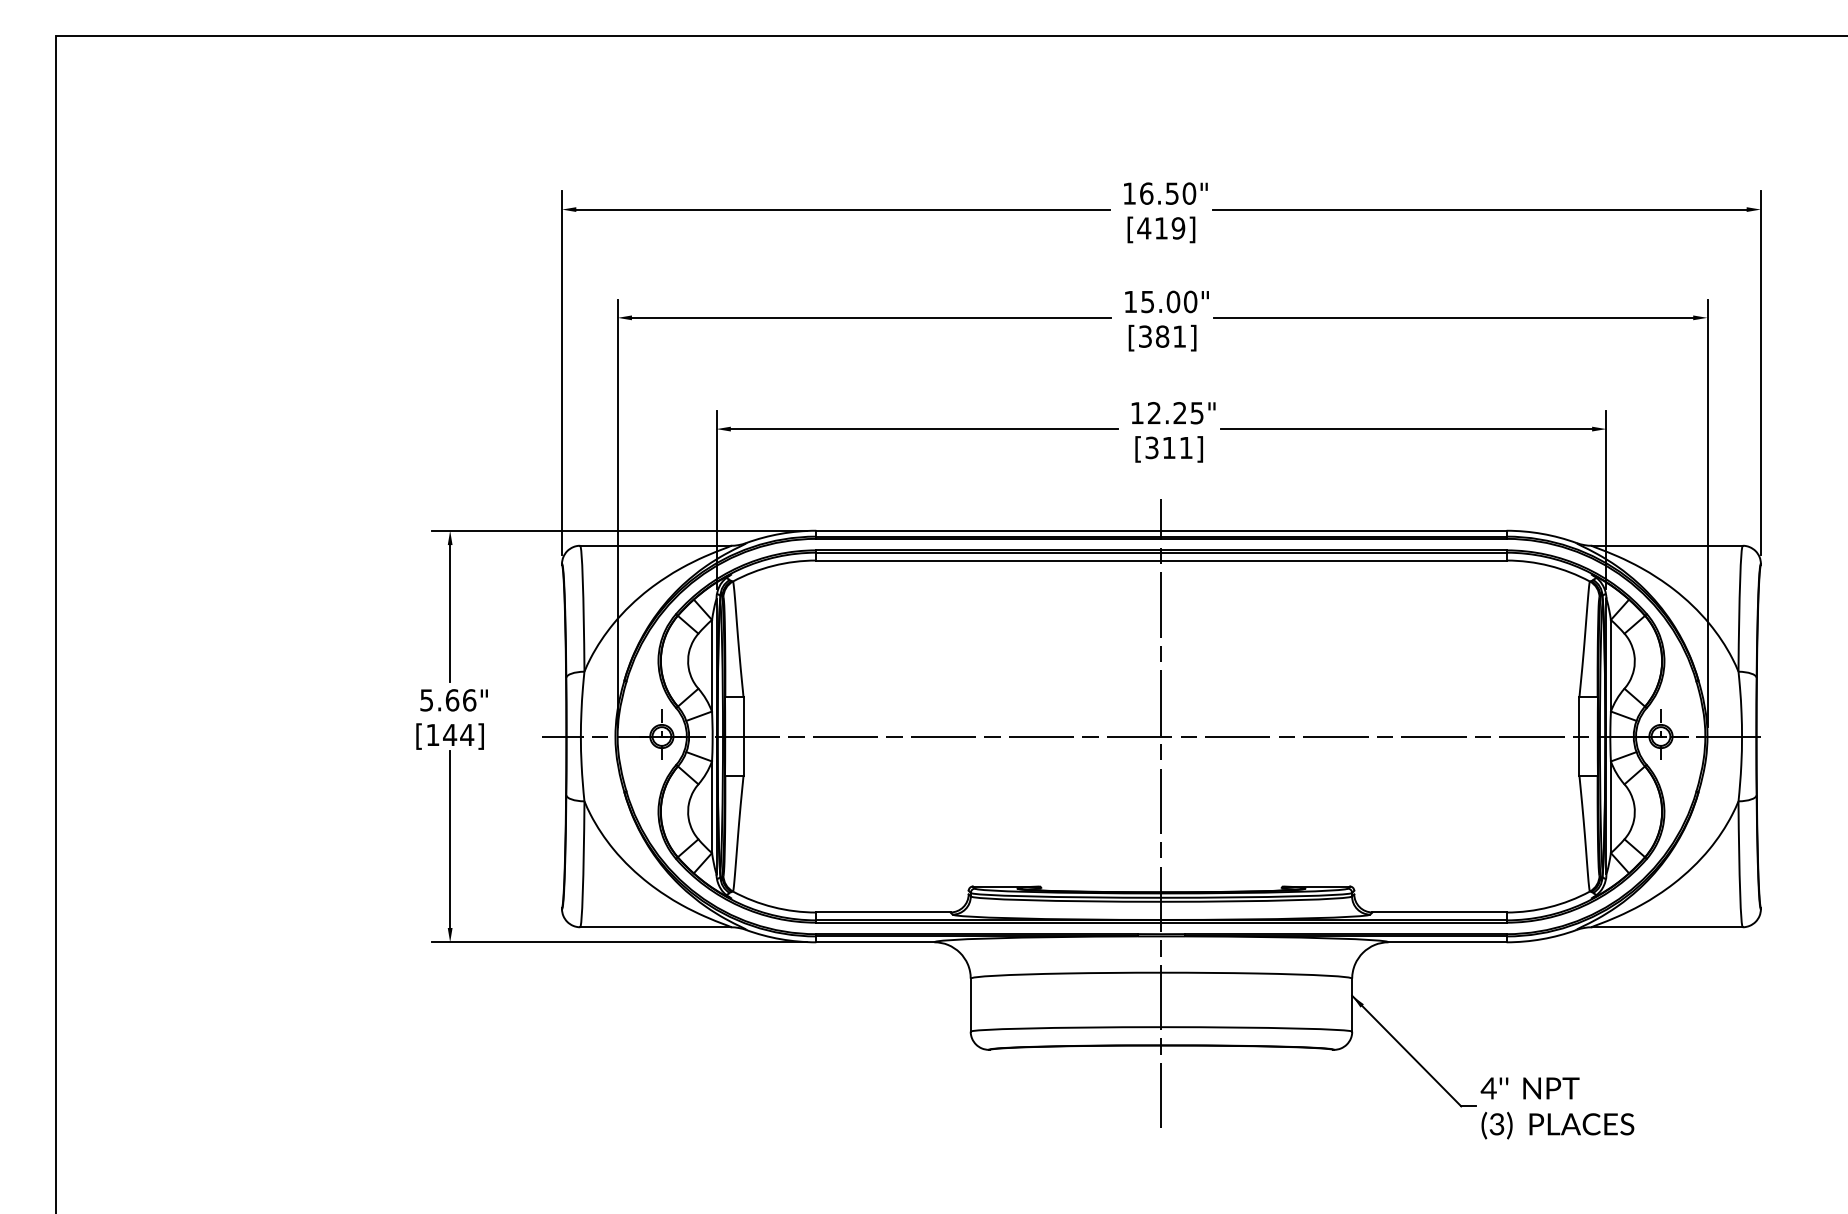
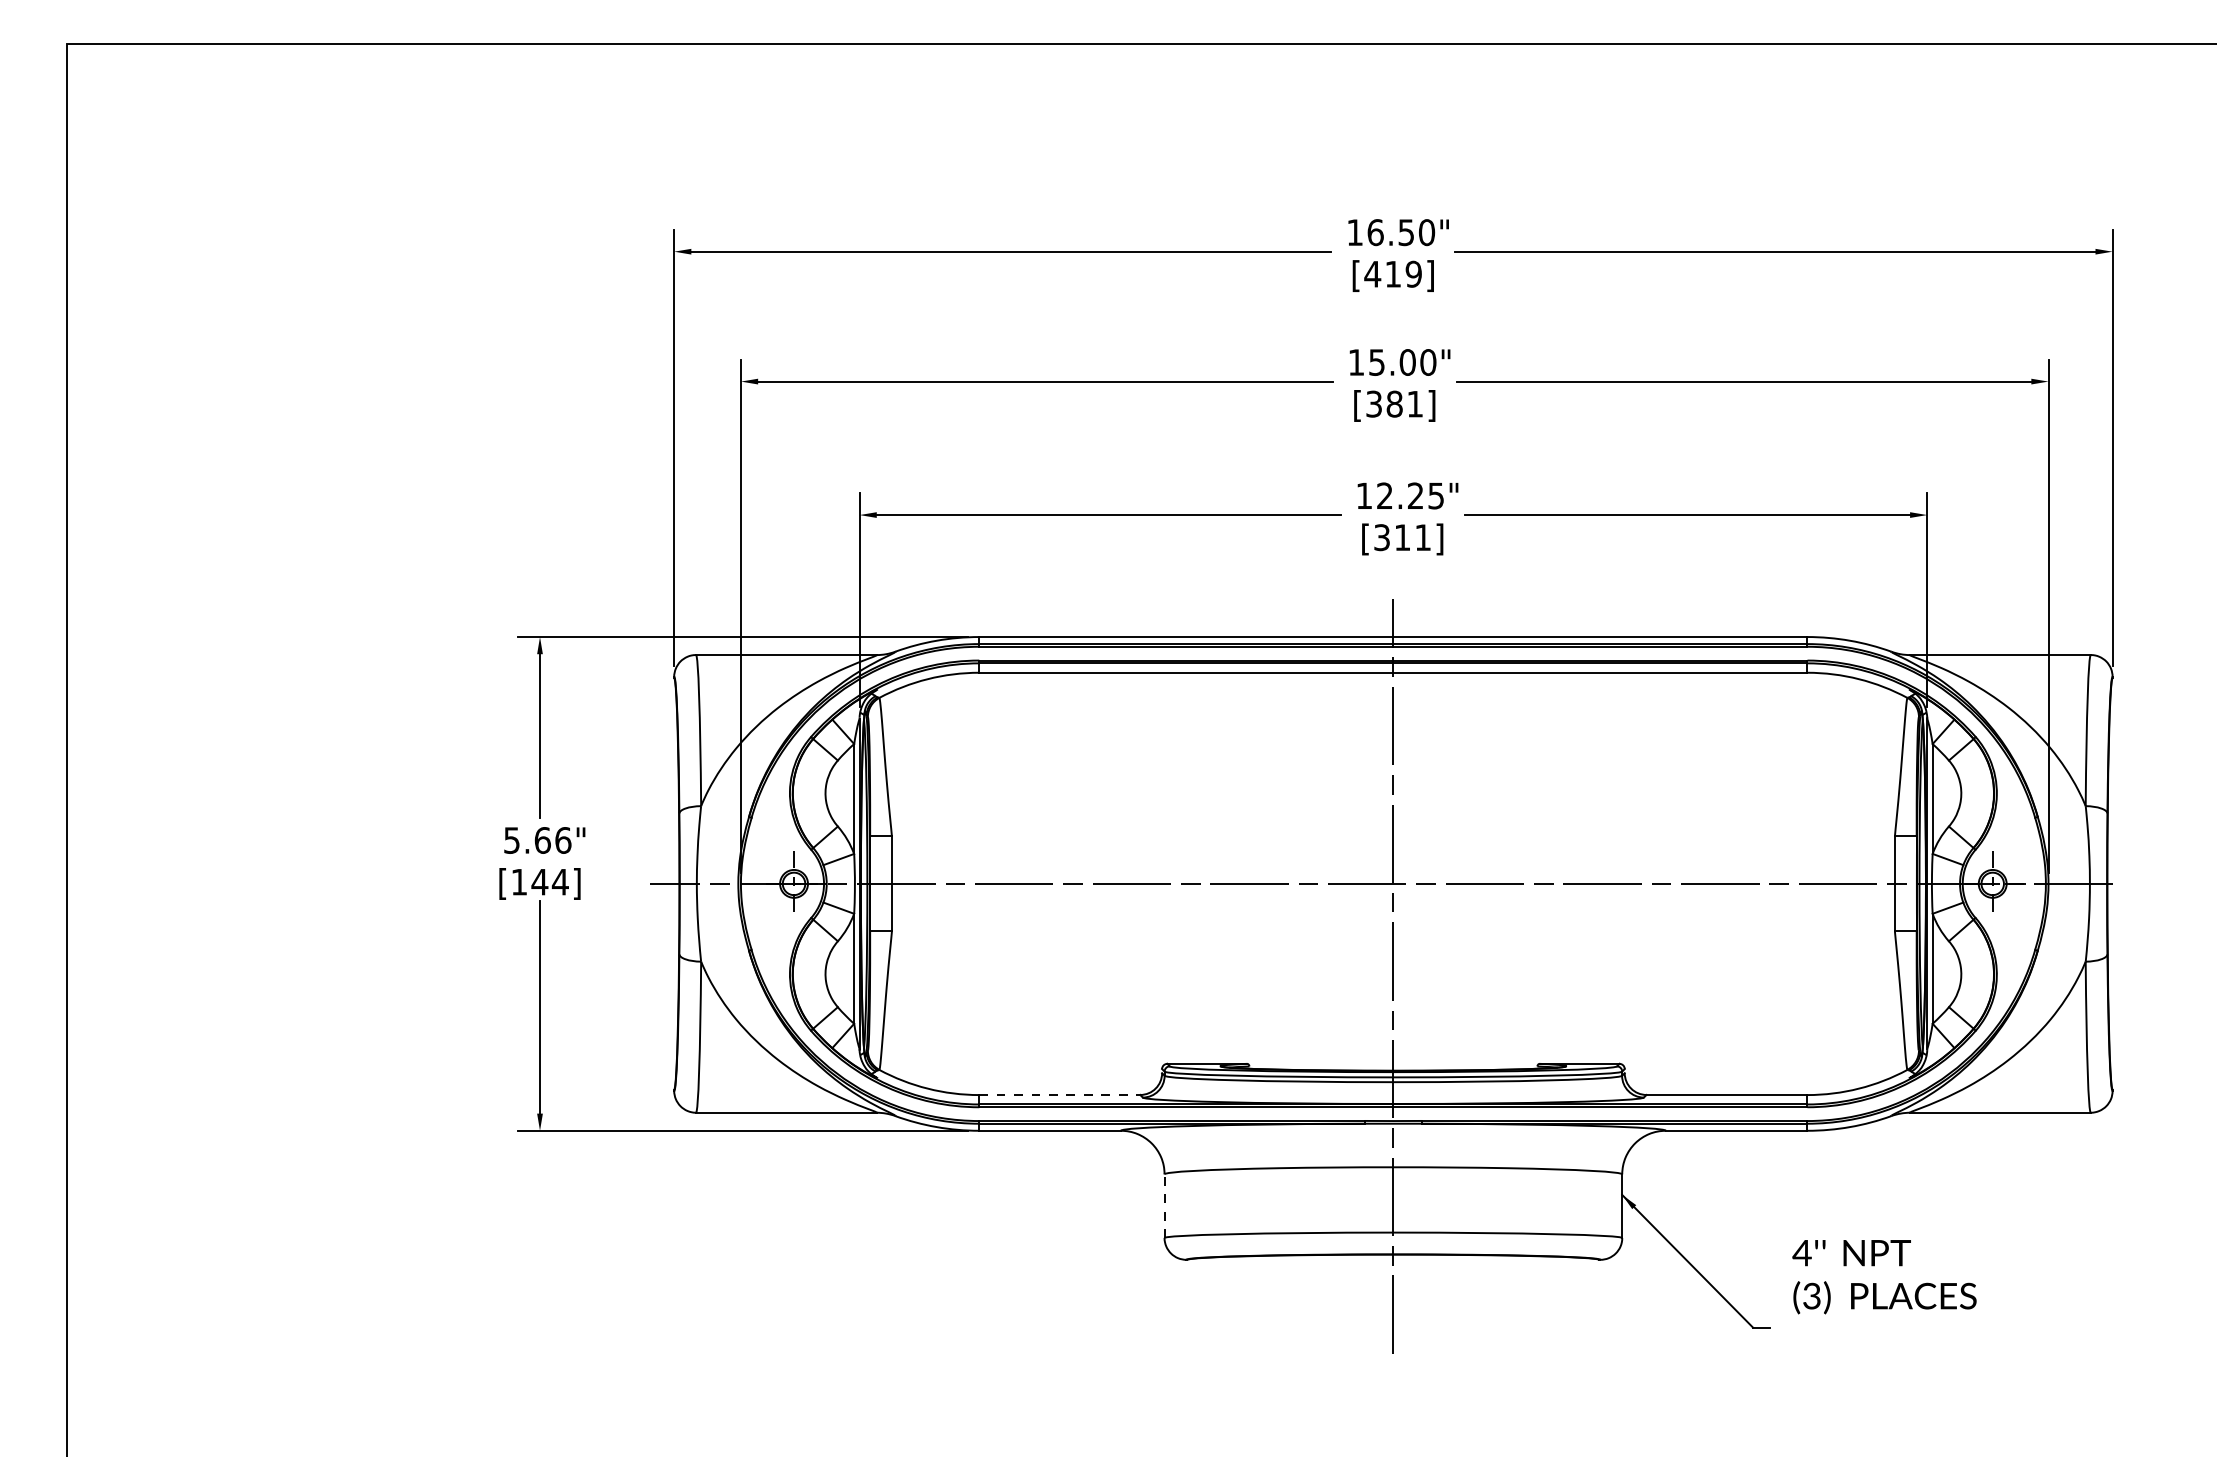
line: (883, 912) -> (1059, 1094), solid -> dashed
line: (970, 1005) -> (1164, 1206), solid -> dashed
text: (1557, 1108) -> (1884, 1277), moved

